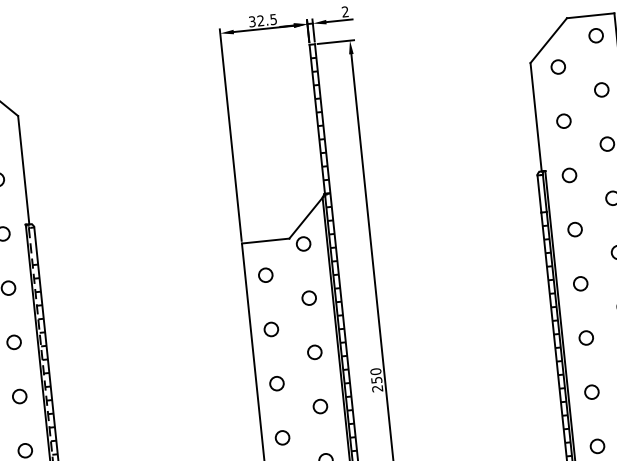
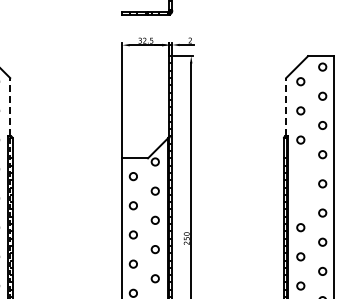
line: (536, 115) -> (286, 106), solid -> dashed
line: (24, 168) -> (10, 106), solid -> dashed
circle: (574, 228) -> (300, 168), removed
circle: (580, 283) -> (300, 198), removed

